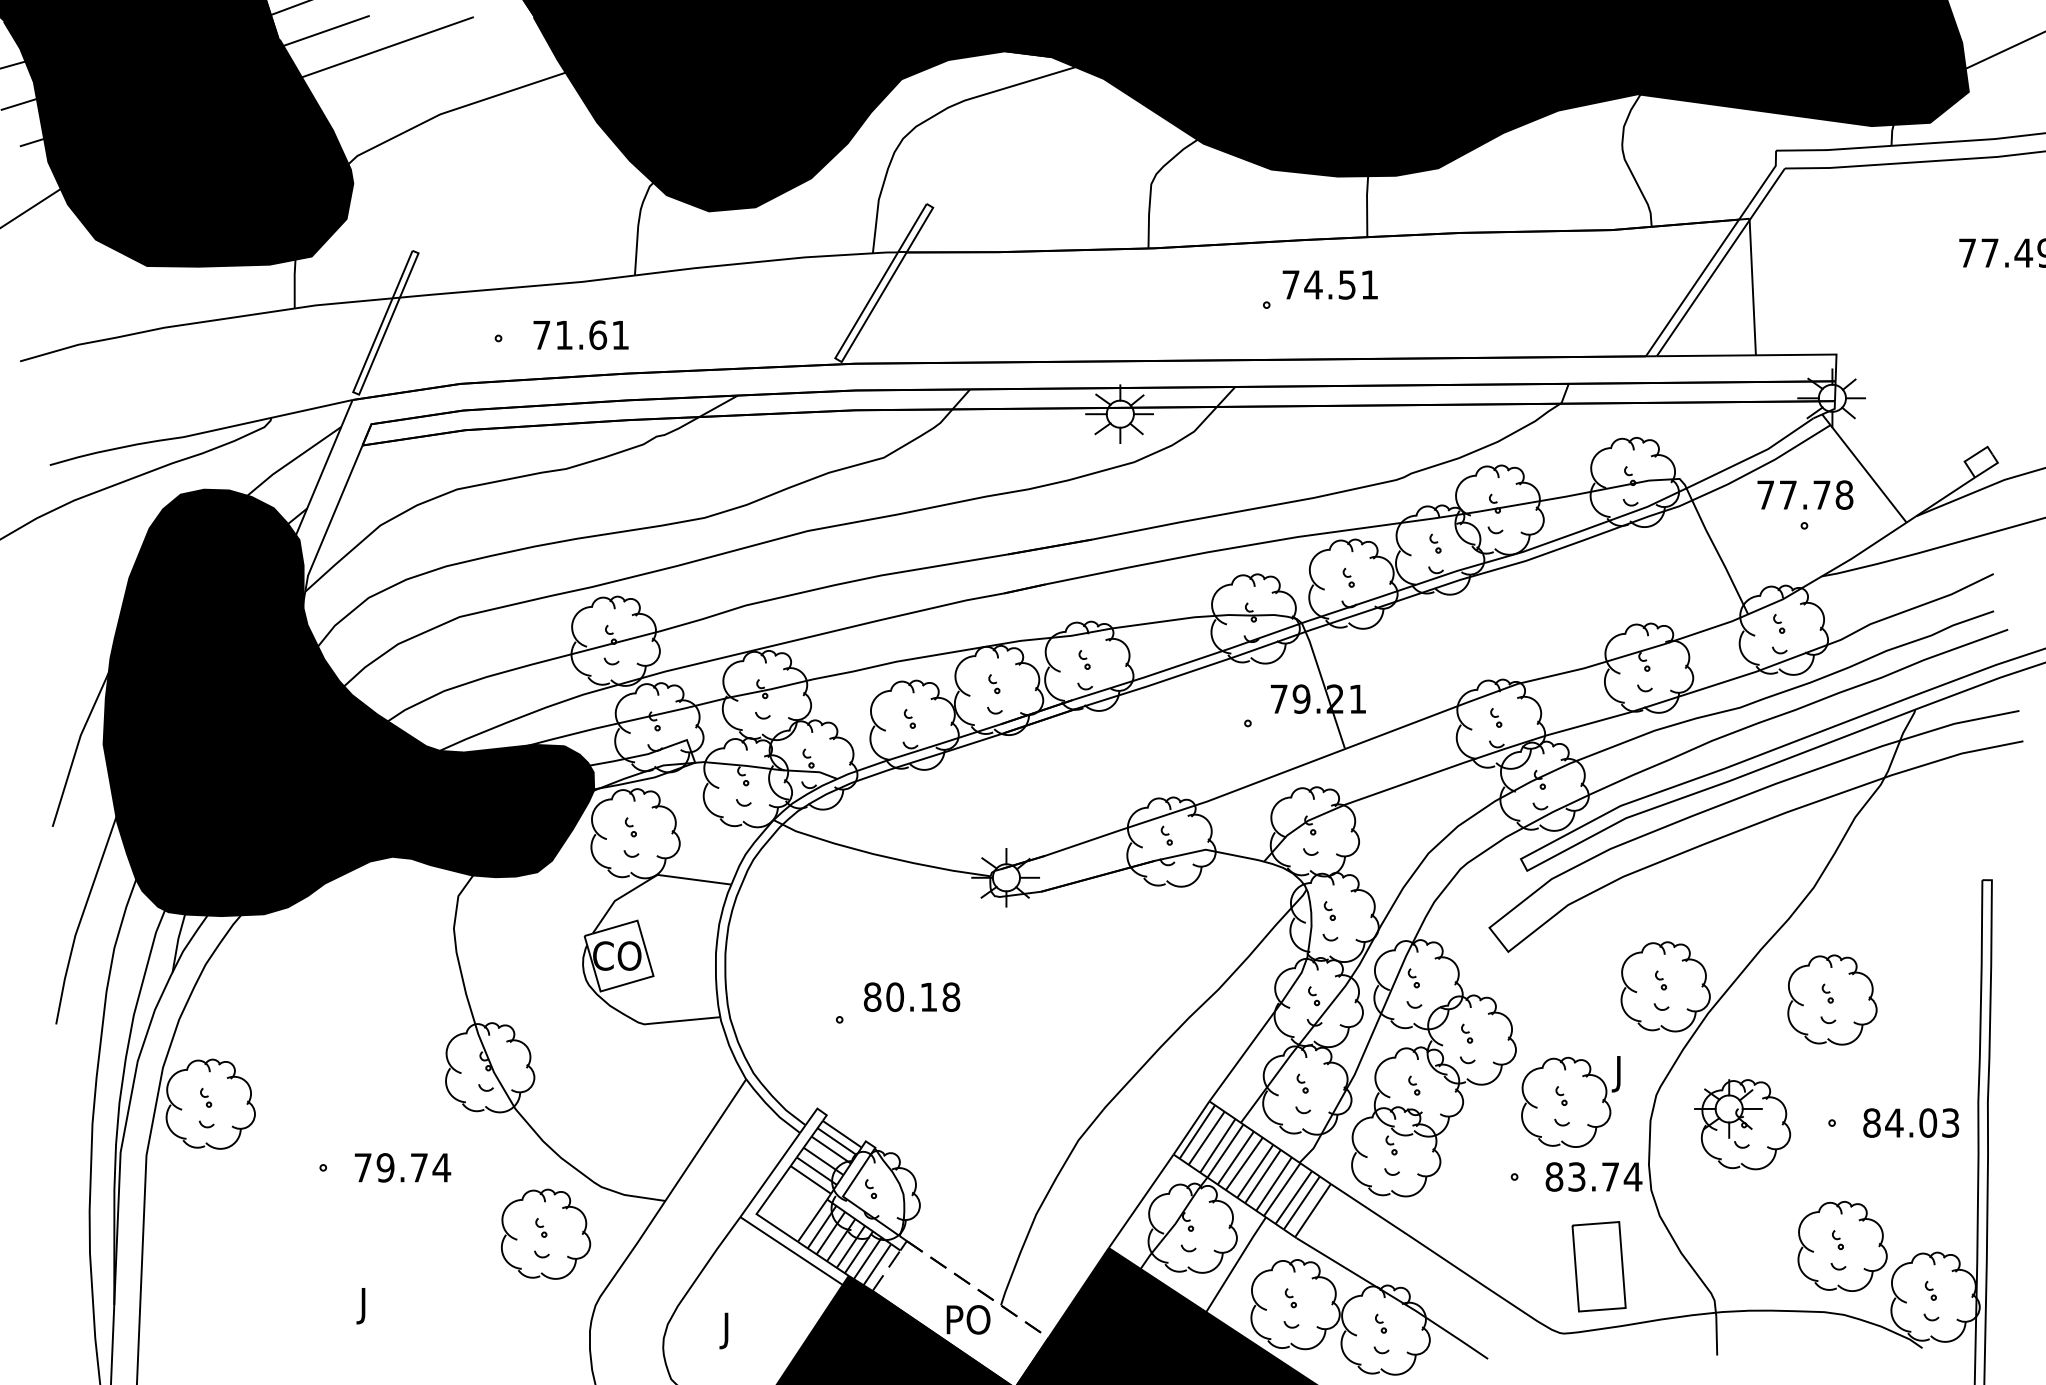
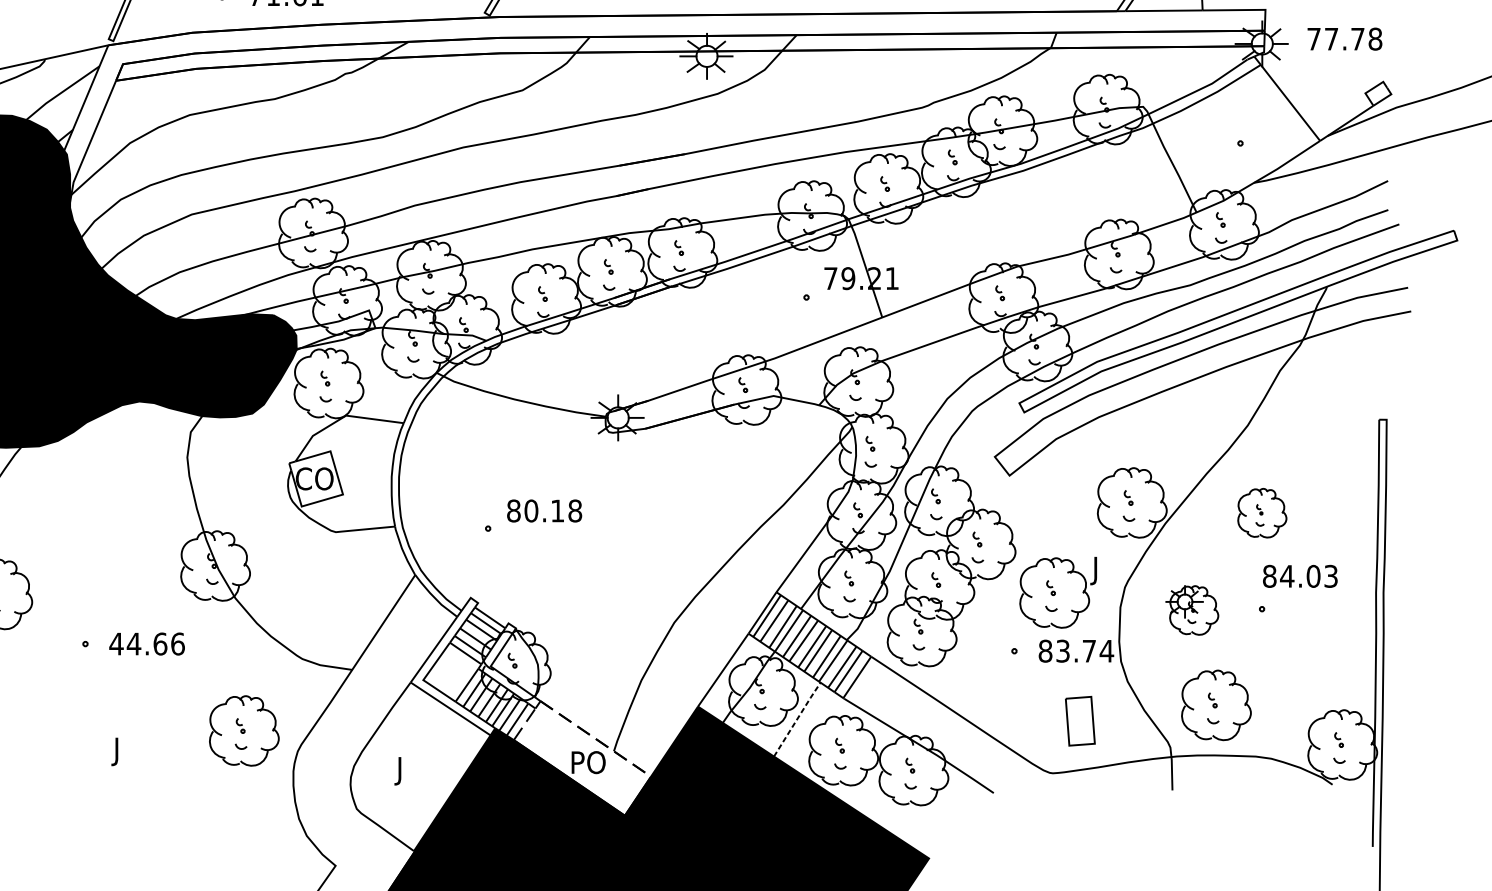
text: (1805, 494) -> (1345, 38), moved
part: (1832, 999) -> (1262, 512), size x0.7
text: (1911, 1122) -> (1300, 575), moved
part: (1742, 1124) -> (1192, 610), size x0.7
text: (402, 1167) -> (147, 643), 79.74 -> 44.66
part: (546, 1233) -> (244, 730), moved
part: (1842, 1246) -> (1216, 705), moved
line: (1236, 1263) -> (797, 718), solid -> dashed
part: (1598, 1266) -> (1079, 721), size x0.7

